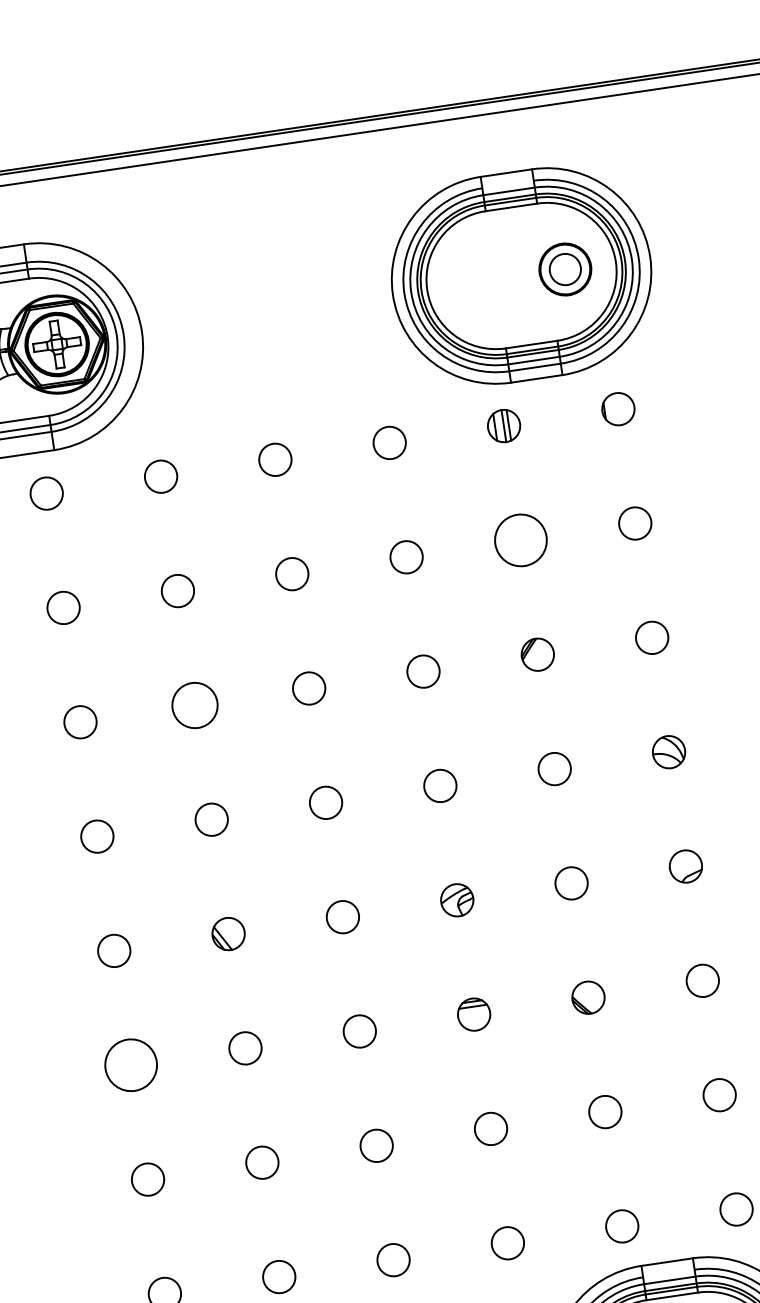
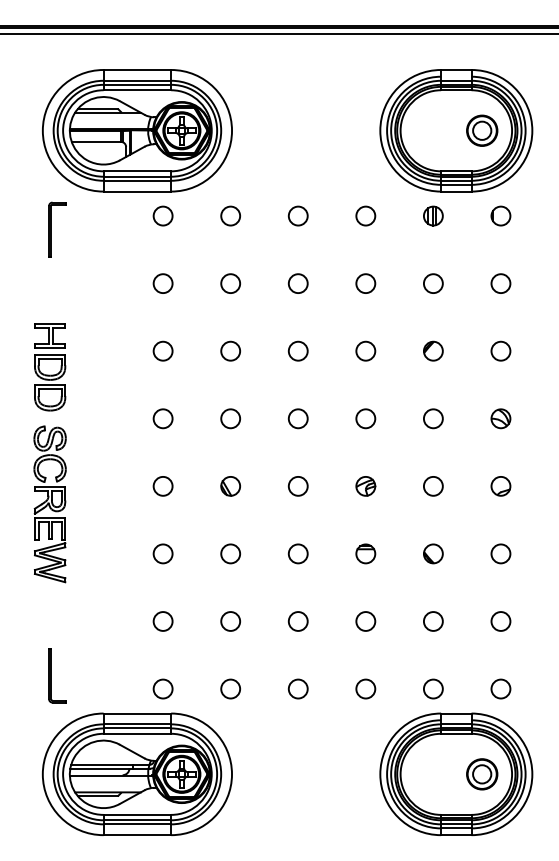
circle: (519, 540) -> (432, 283), size x0.62
circle: (194, 704) -> (230, 350), size x0.71
circle: (129, 1064) -> (162, 553), size x0.62

